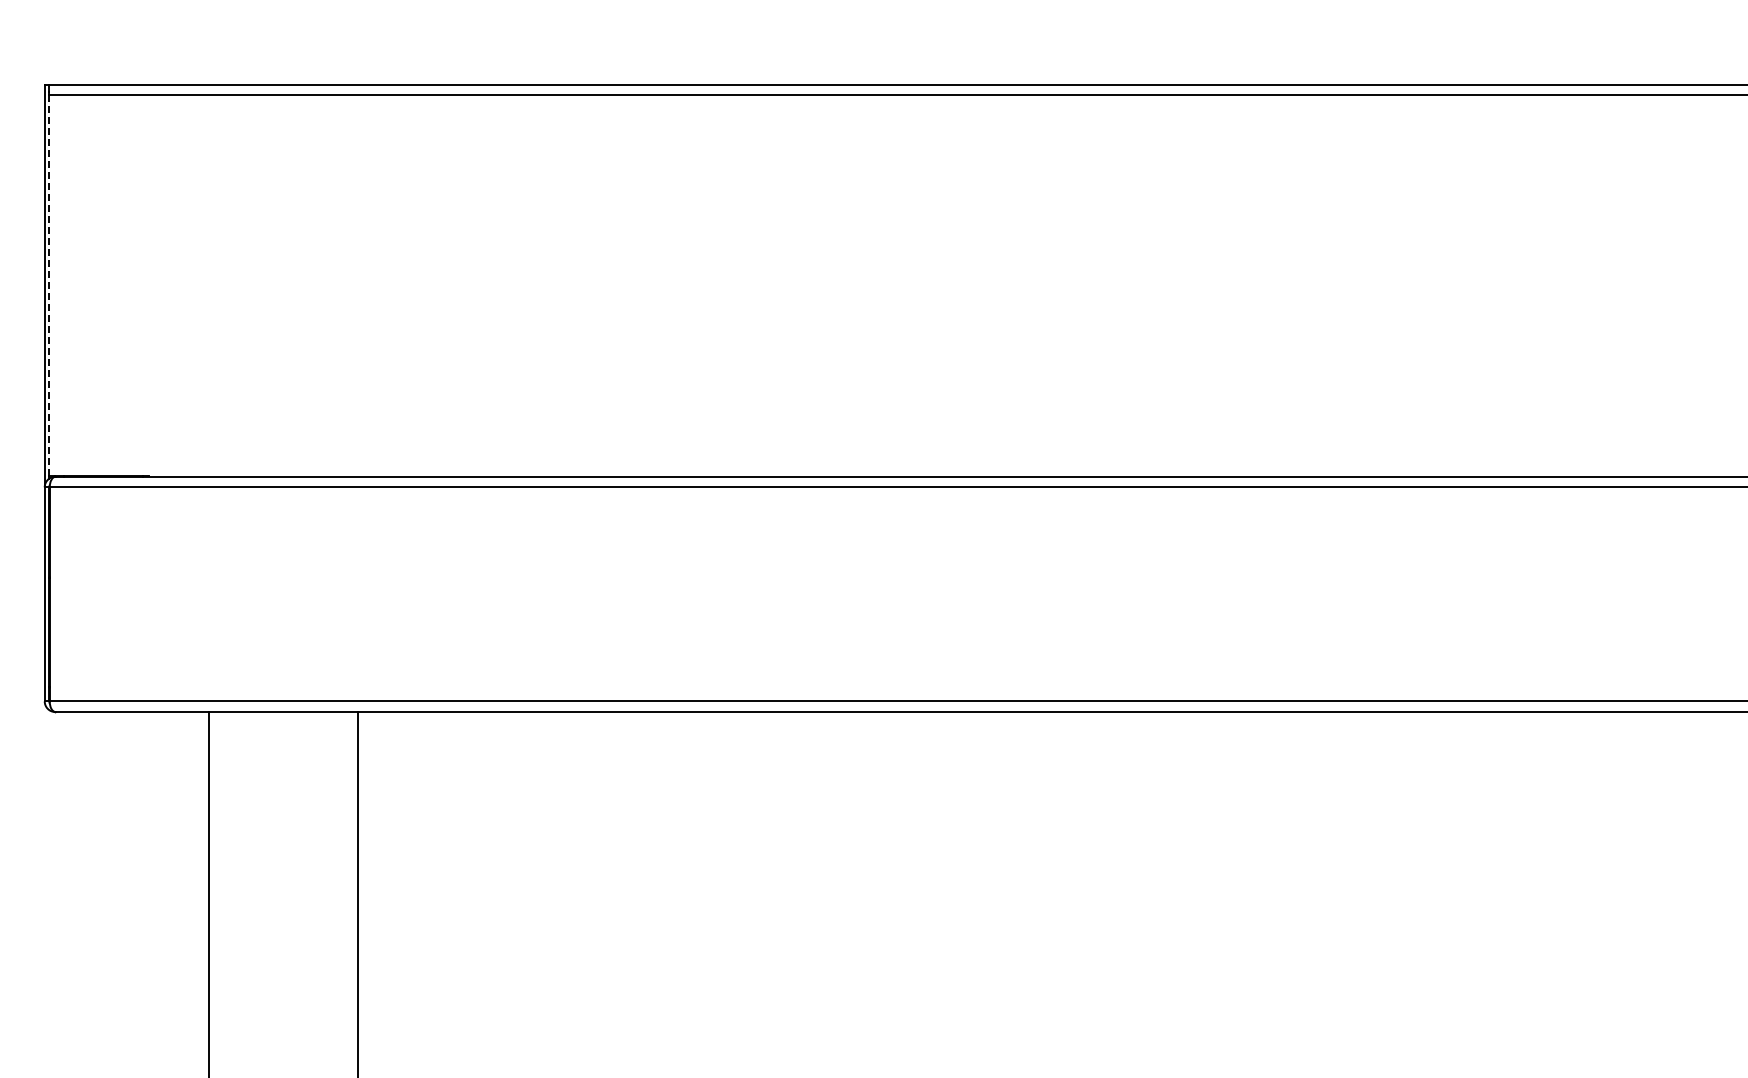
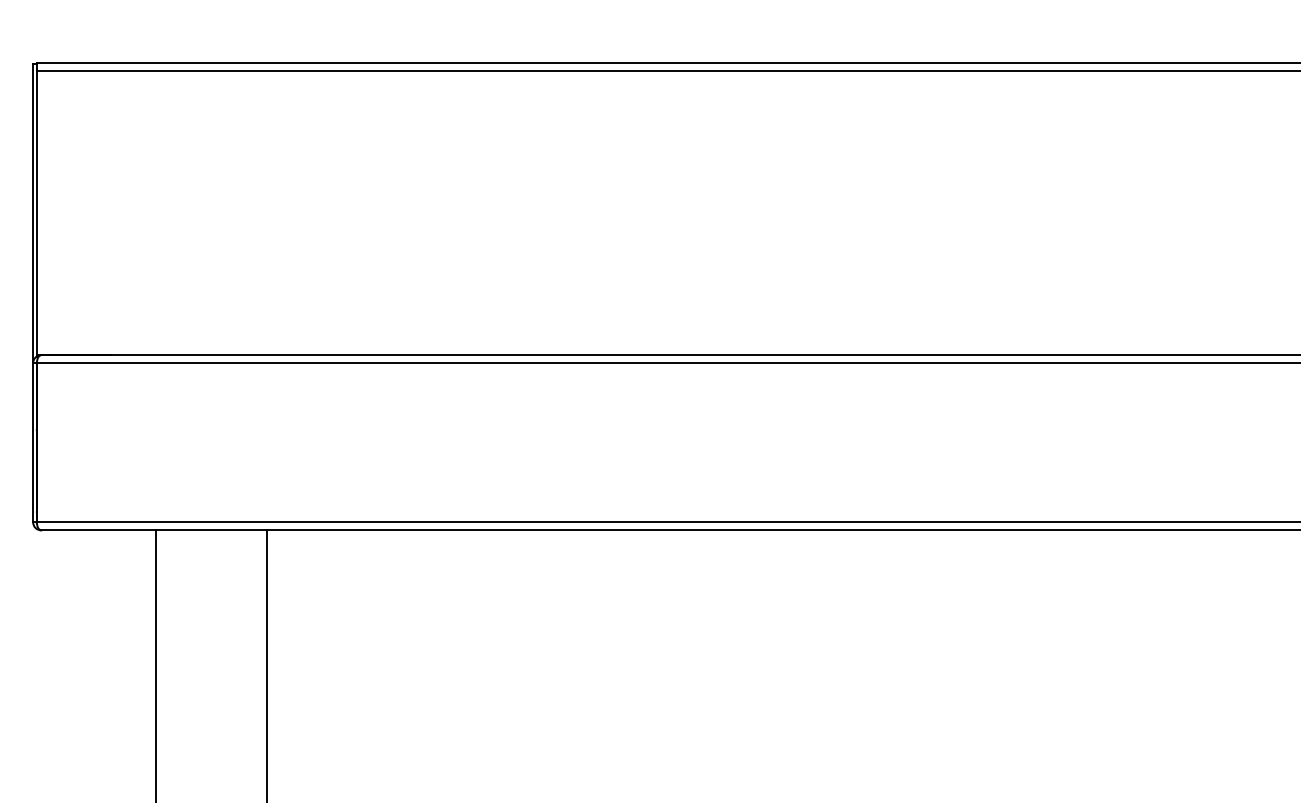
line: (49, 285) -> (36, 212), dashed -> solid

